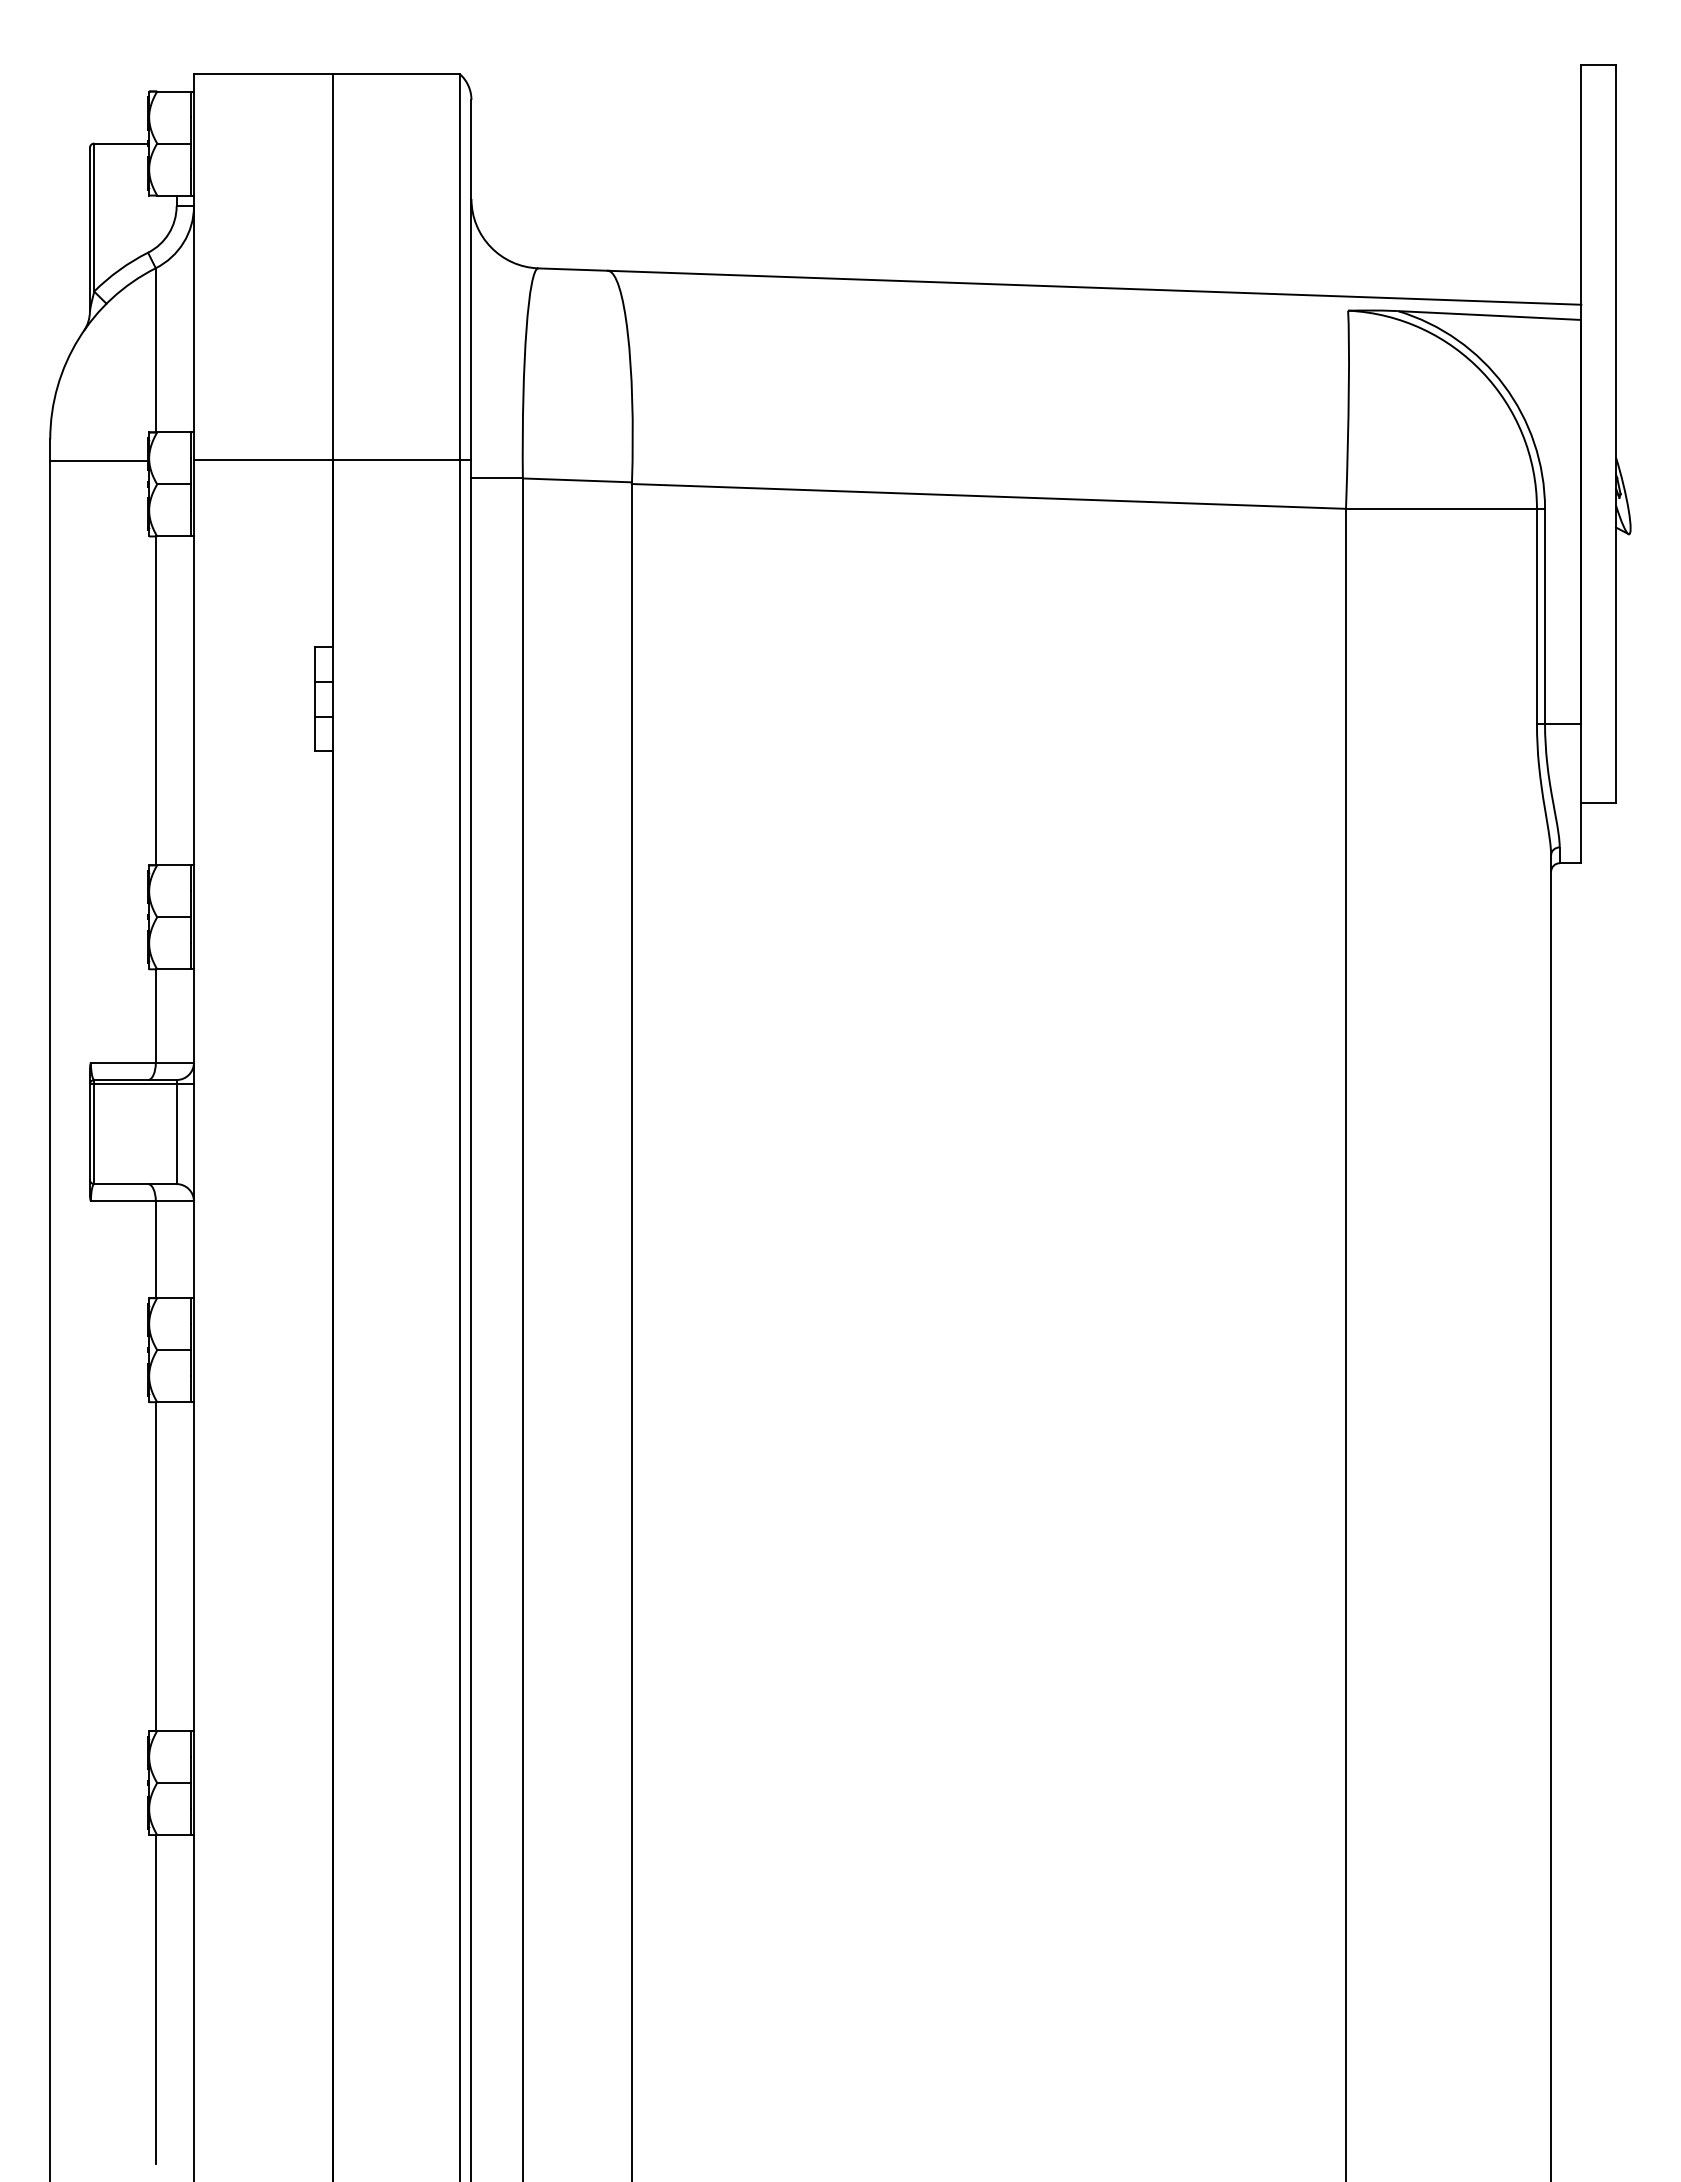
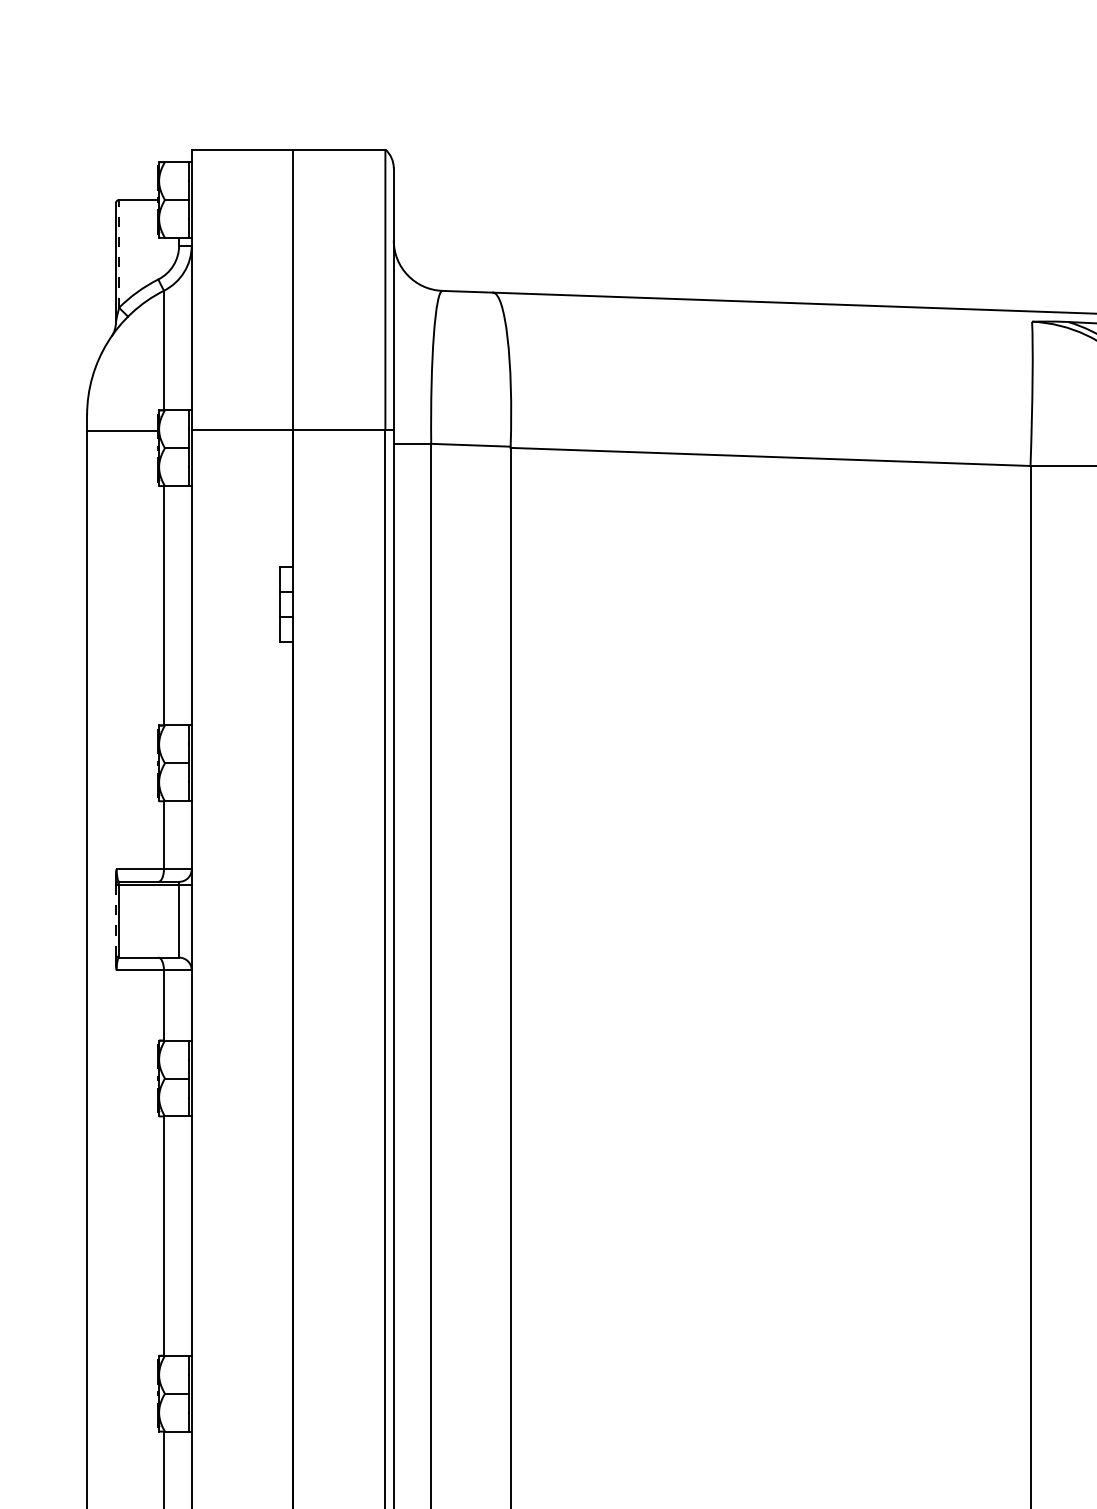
line: (94, 217) -> (119, 253), solid -> dashed
line: (89, 1132) -> (115, 920), solid -> dashed

